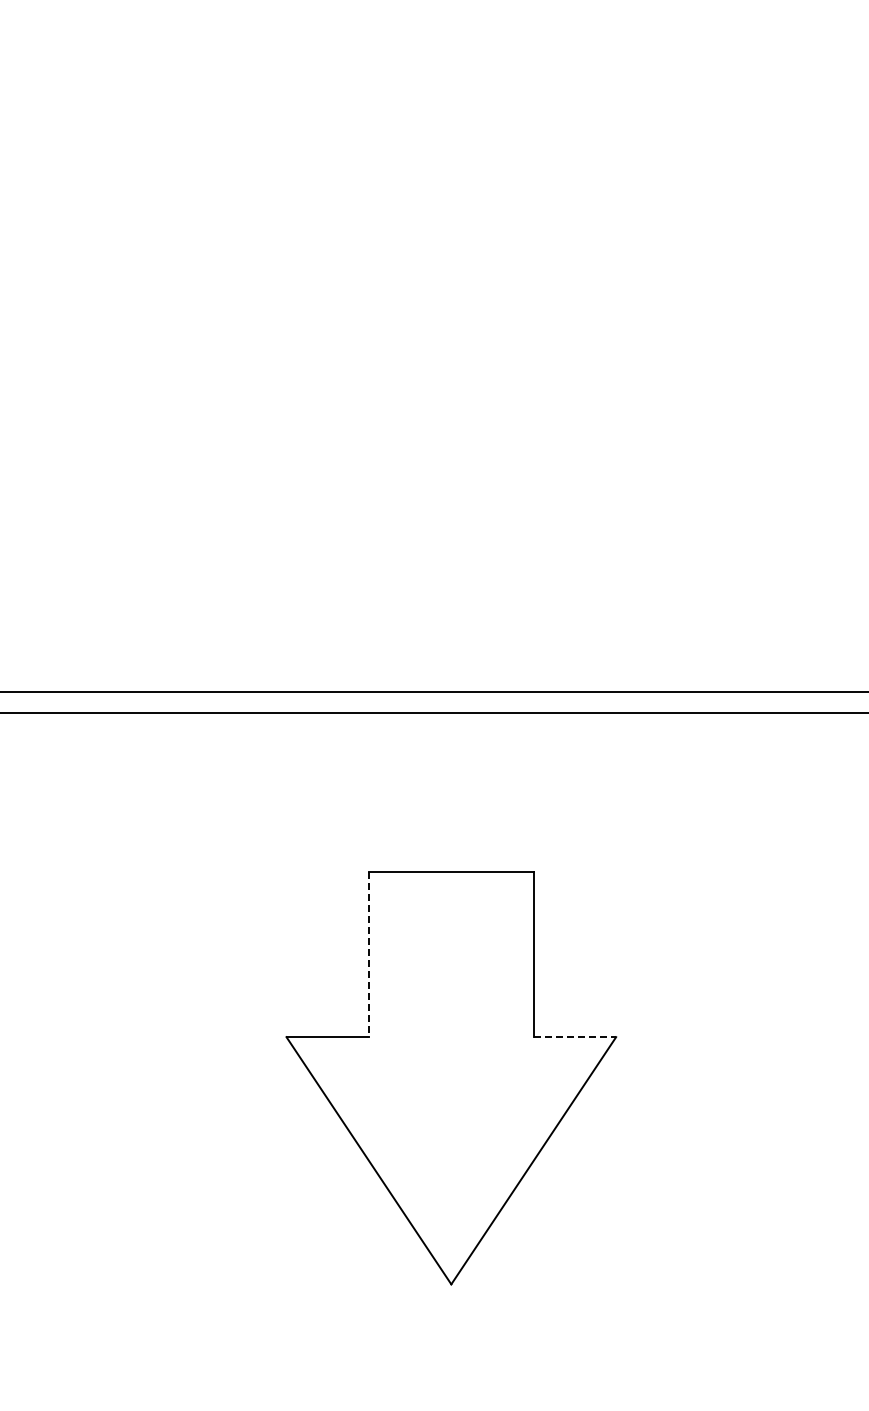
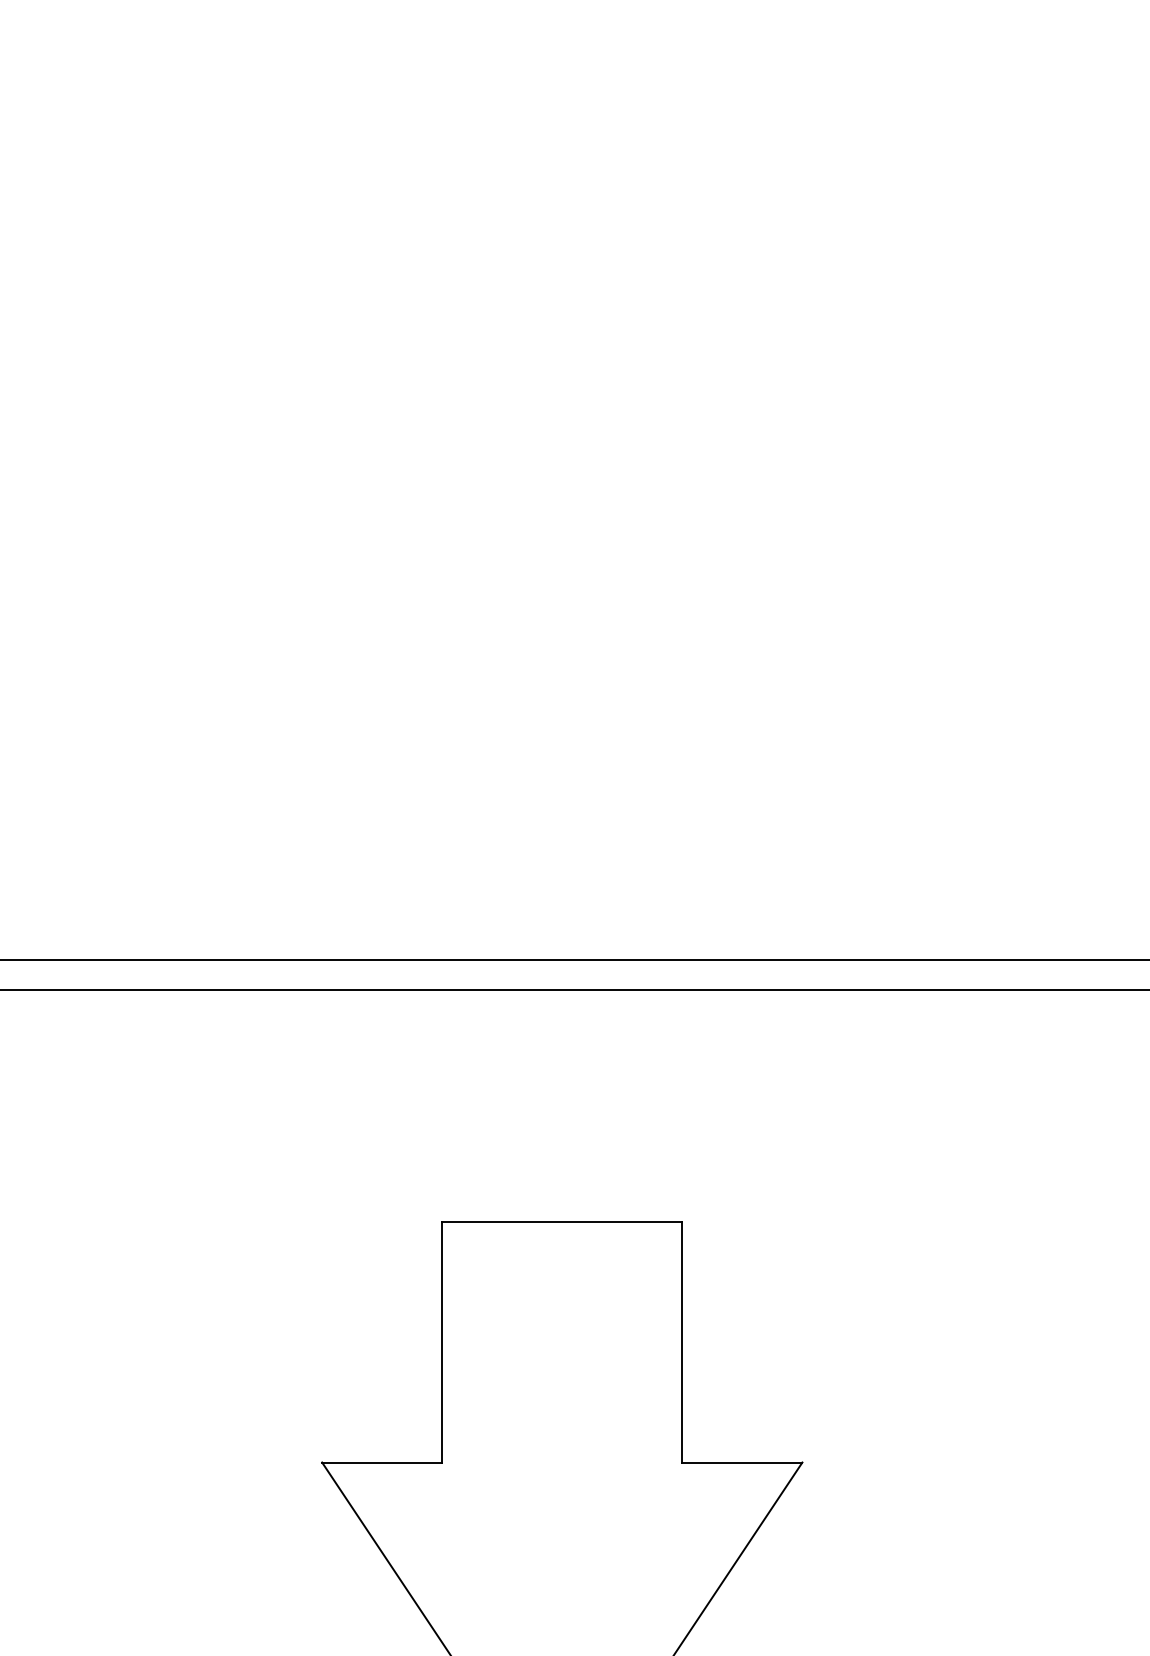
line: (368, 955) -> (441, 1343), dashed -> solid
line: (575, 1037) -> (743, 1463), dashed -> solid

